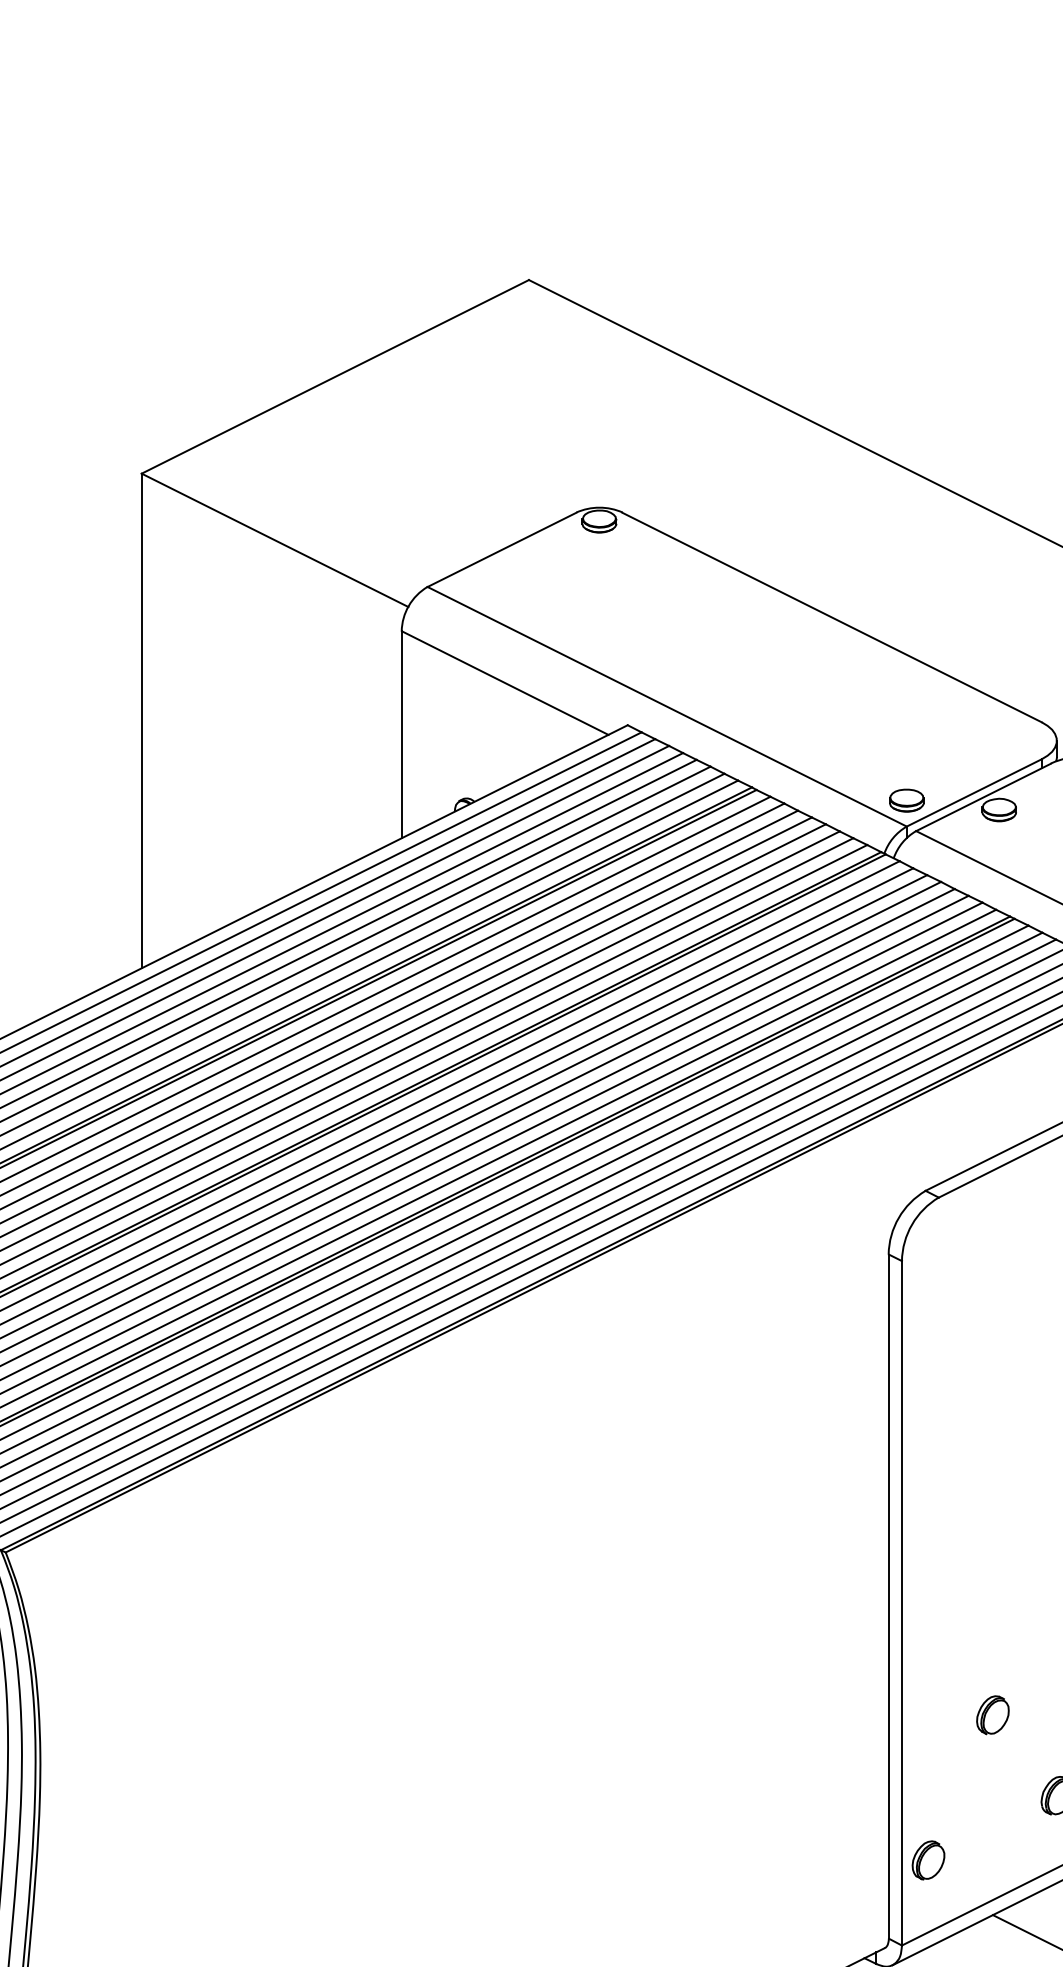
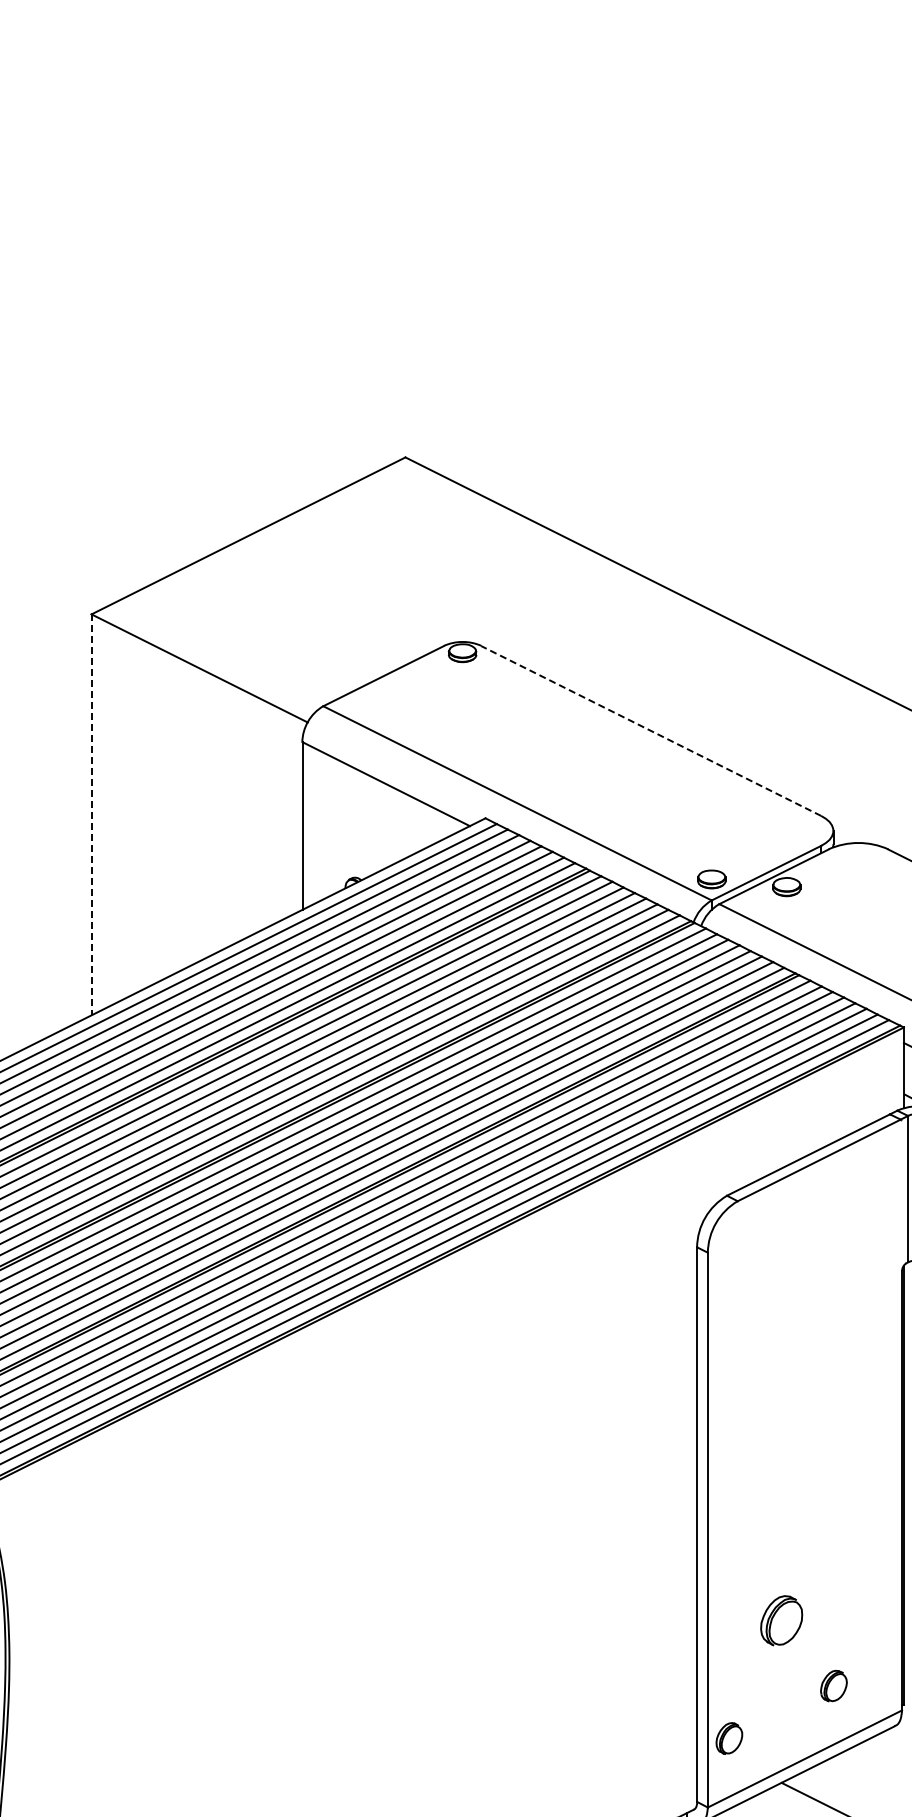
line: (832, 618) -> (651, 731), solid -> dashed
line: (141, 720) -> (91, 814), solid -> dashed
part: (992, 1714) -> (781, 1620), size x1.6

